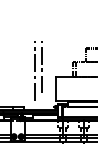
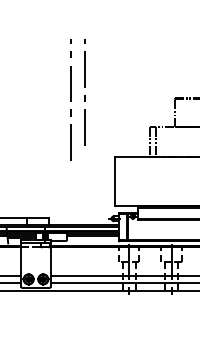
part: (38, 70) -> (78, 98), moved

